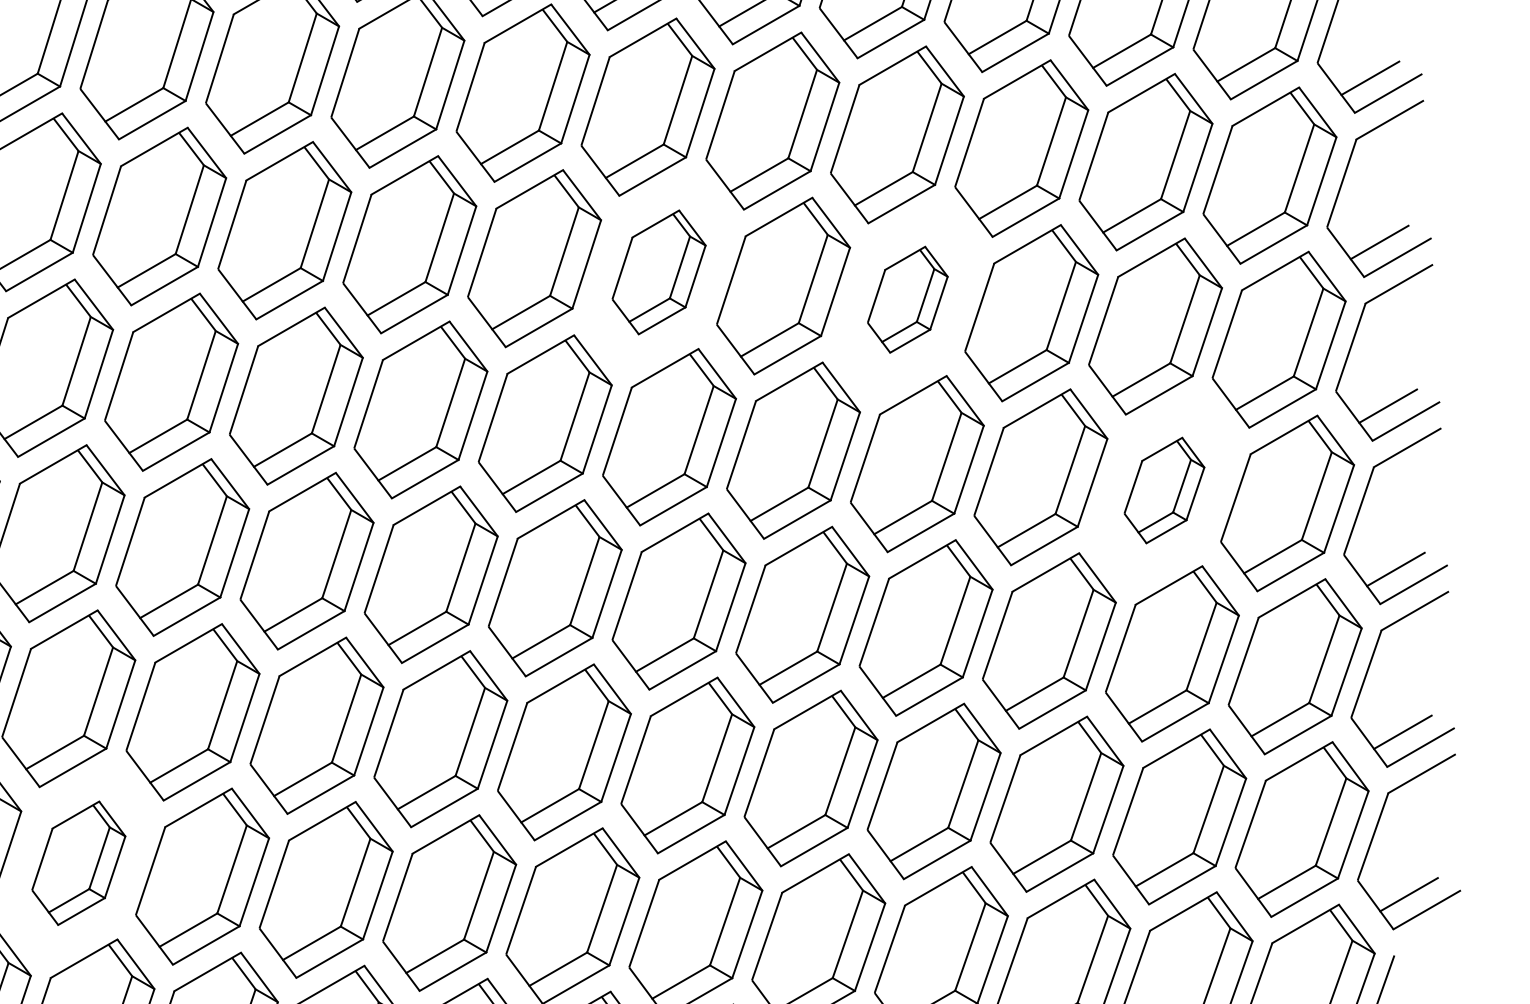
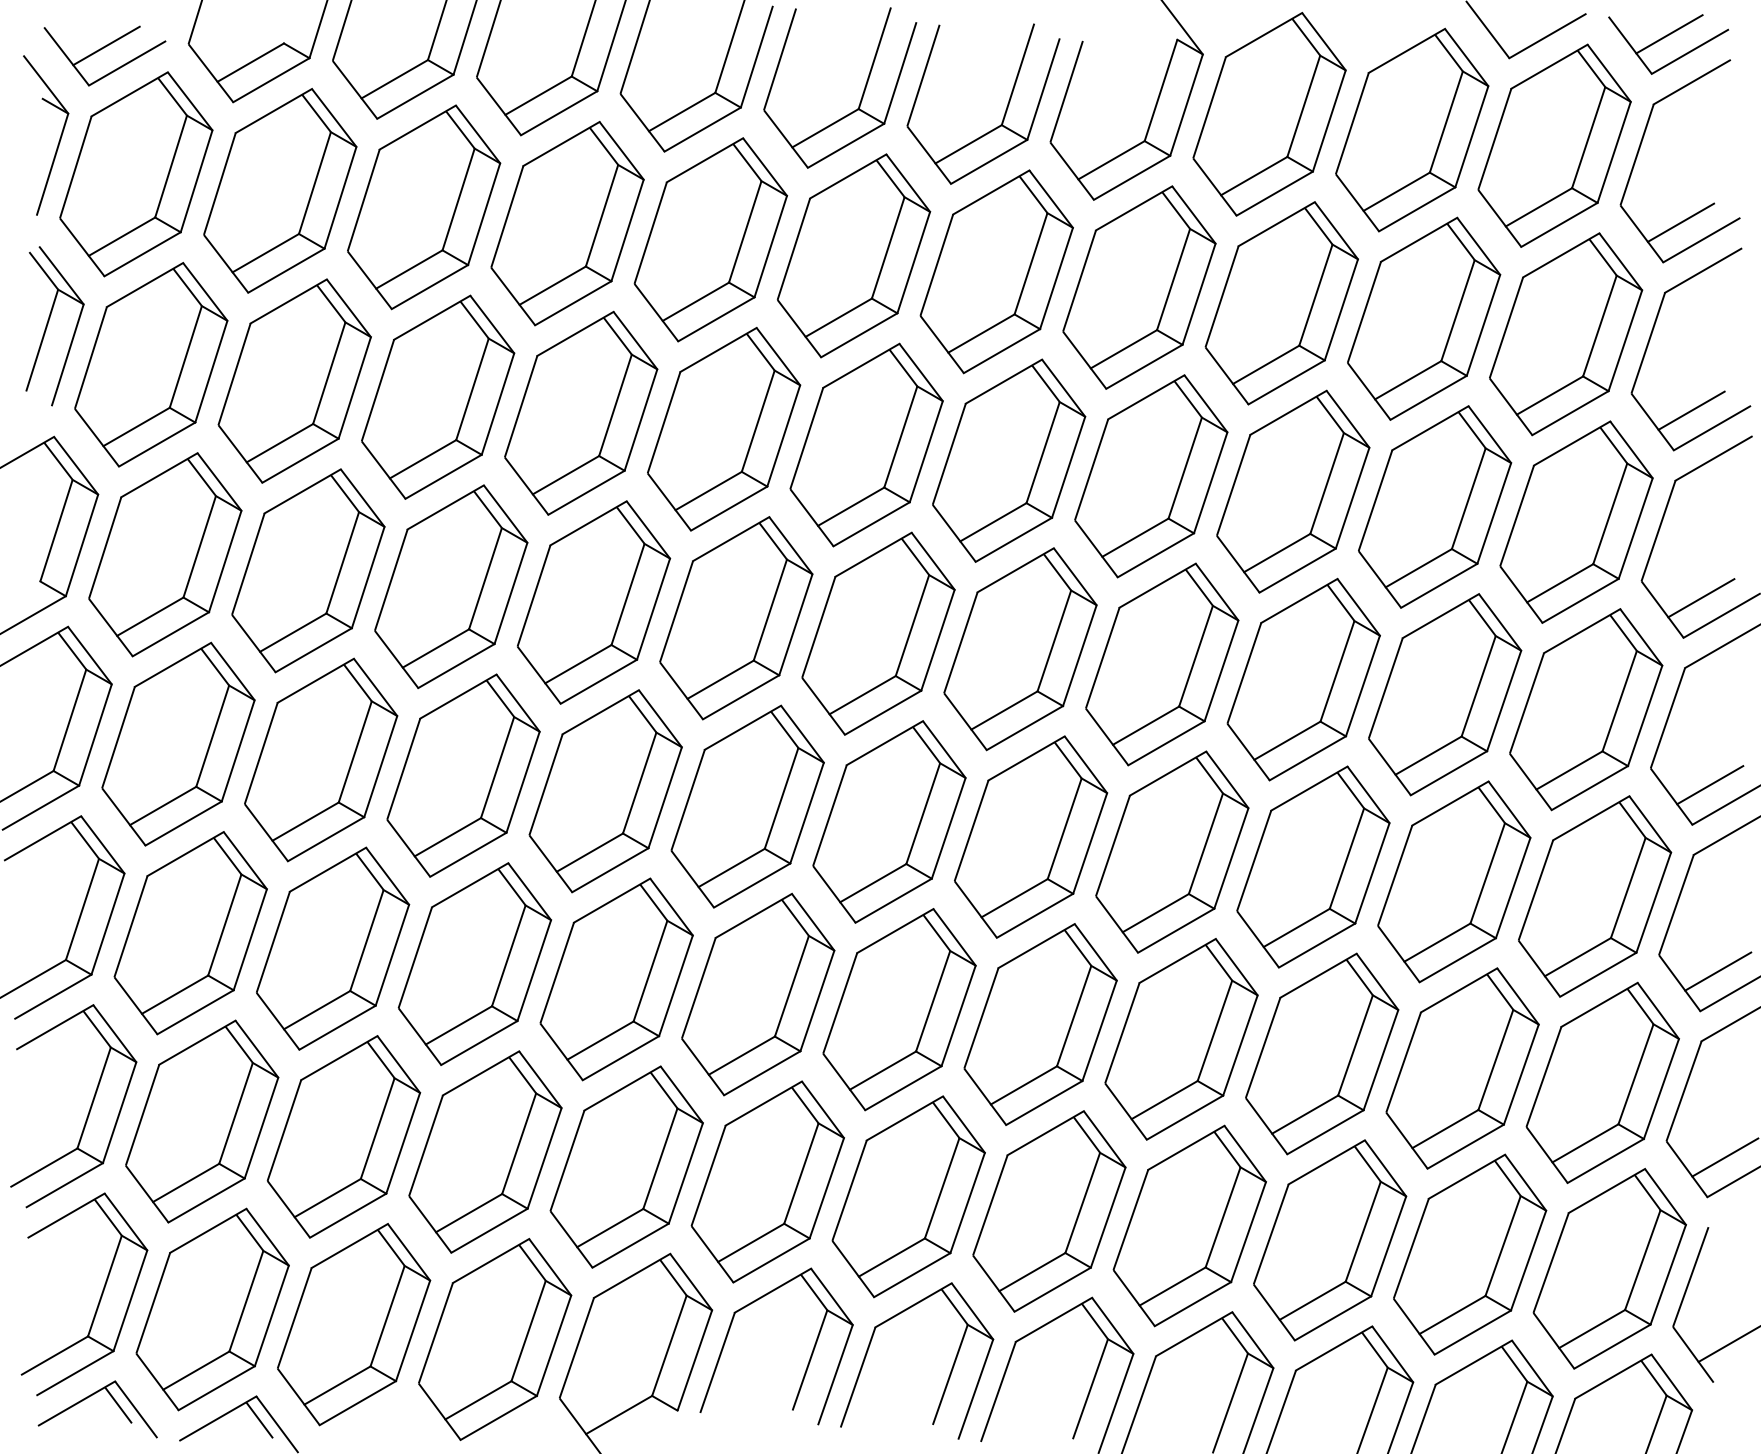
part: (658, 271) -> (866, 444), size x1.43
part: (907, 299) -> (1151, 476), size x1.67
part: (1164, 490) -> (1445, 694), size x1.67
part: (79, 863) -> (202, 1121), size x1.43

